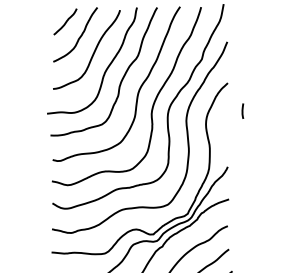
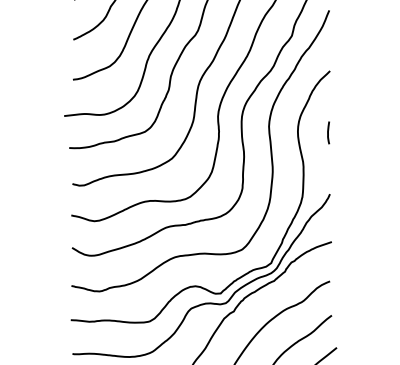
curve: (242, 110) -> (328, 131), moved

